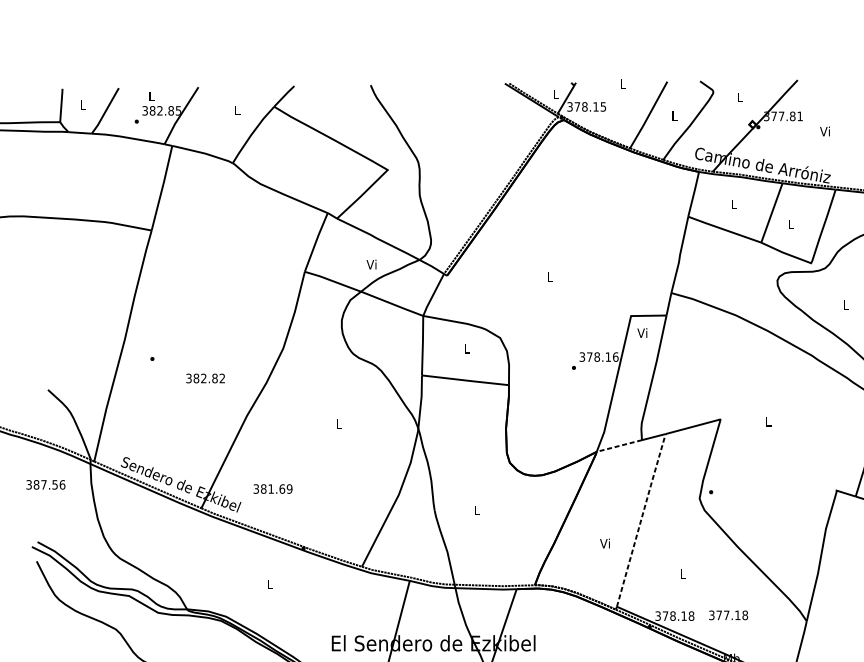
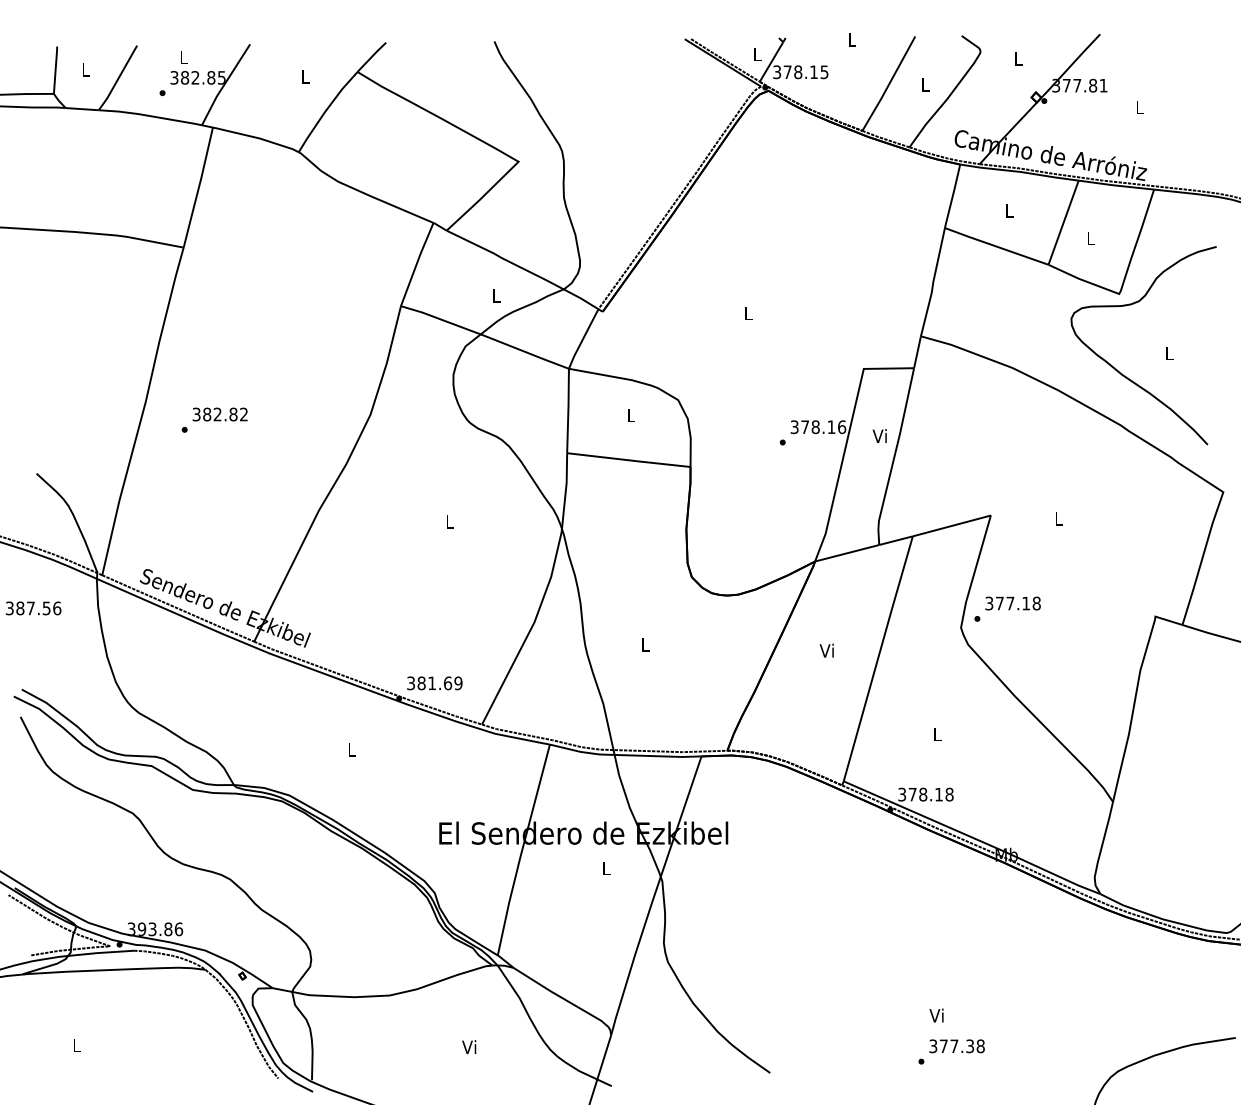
text: (824, 131) -> (1138, 106), Vi -> L
text: (371, 264) -> (495, 295), Vi -> L
text: (642, 332) -> (879, 435), moved
text: (205, 378) -> (219, 414), moved
line: (618, 446) -> (846, 553), dashed -> solid
text: (272, 489) -> (434, 683), moved
line: (641, 519) -> (878, 657), dashed -> solid
text: (604, 543) -> (826, 650), moved
text: (728, 615) -> (1012, 603), moved

